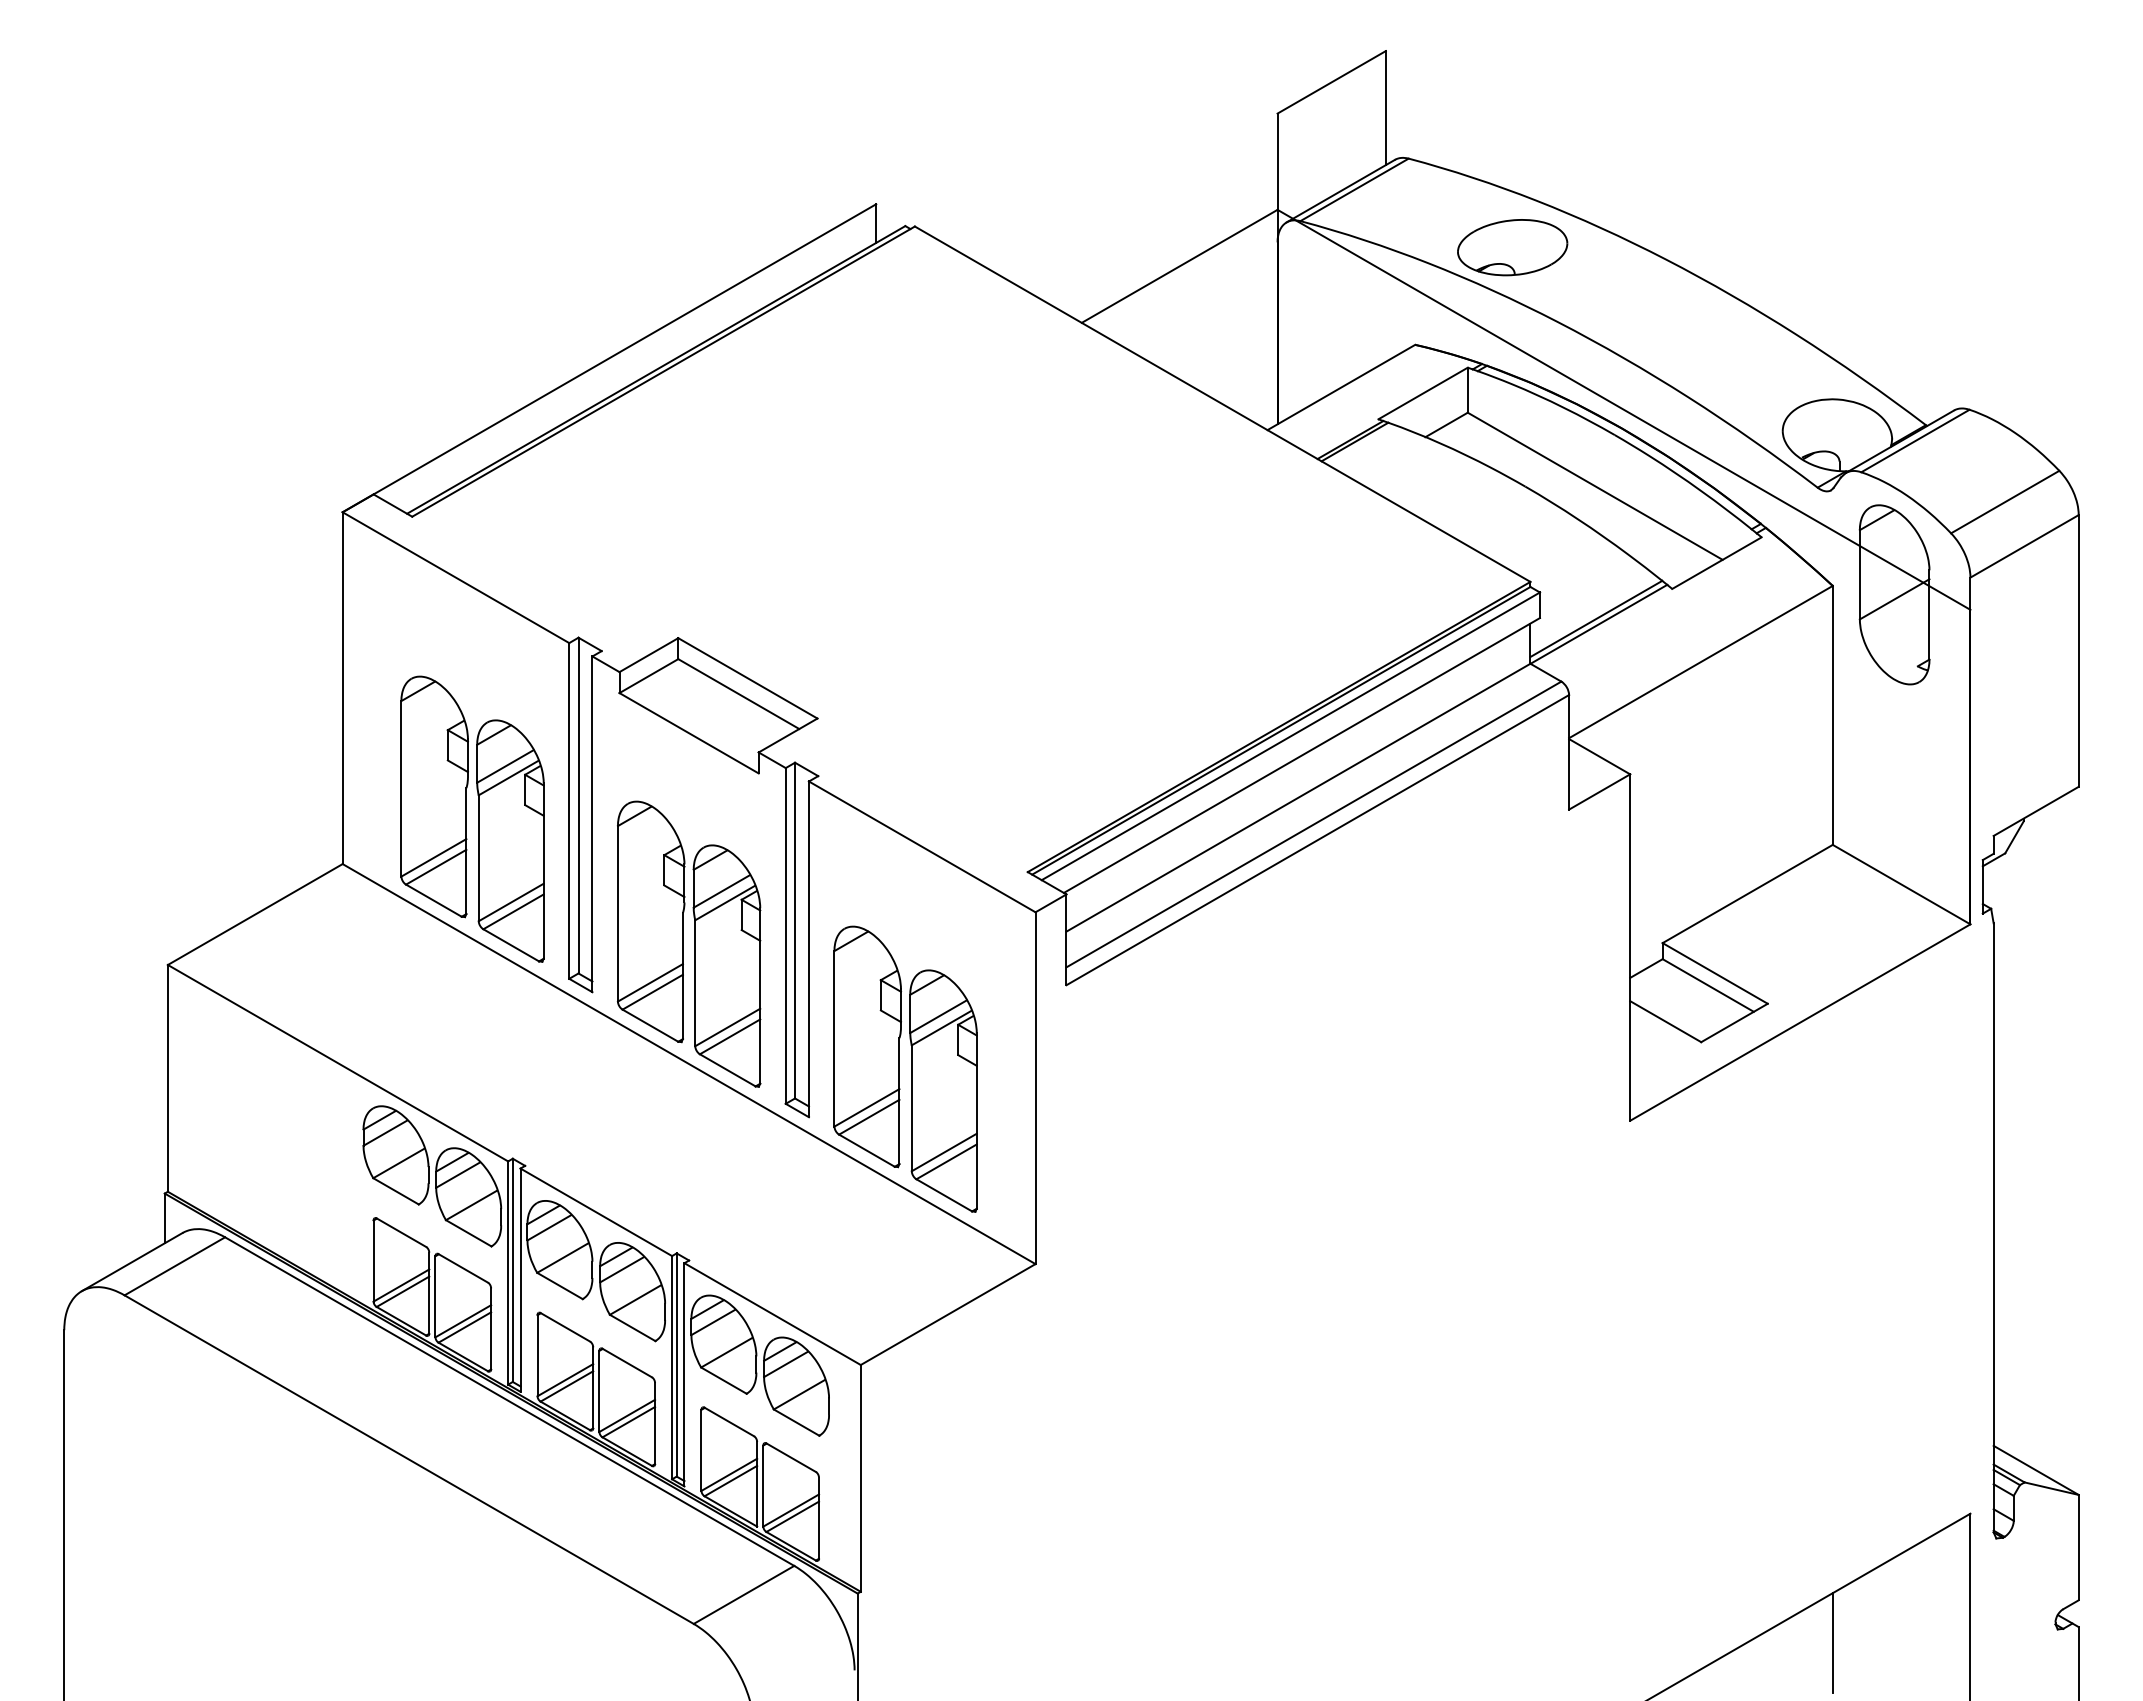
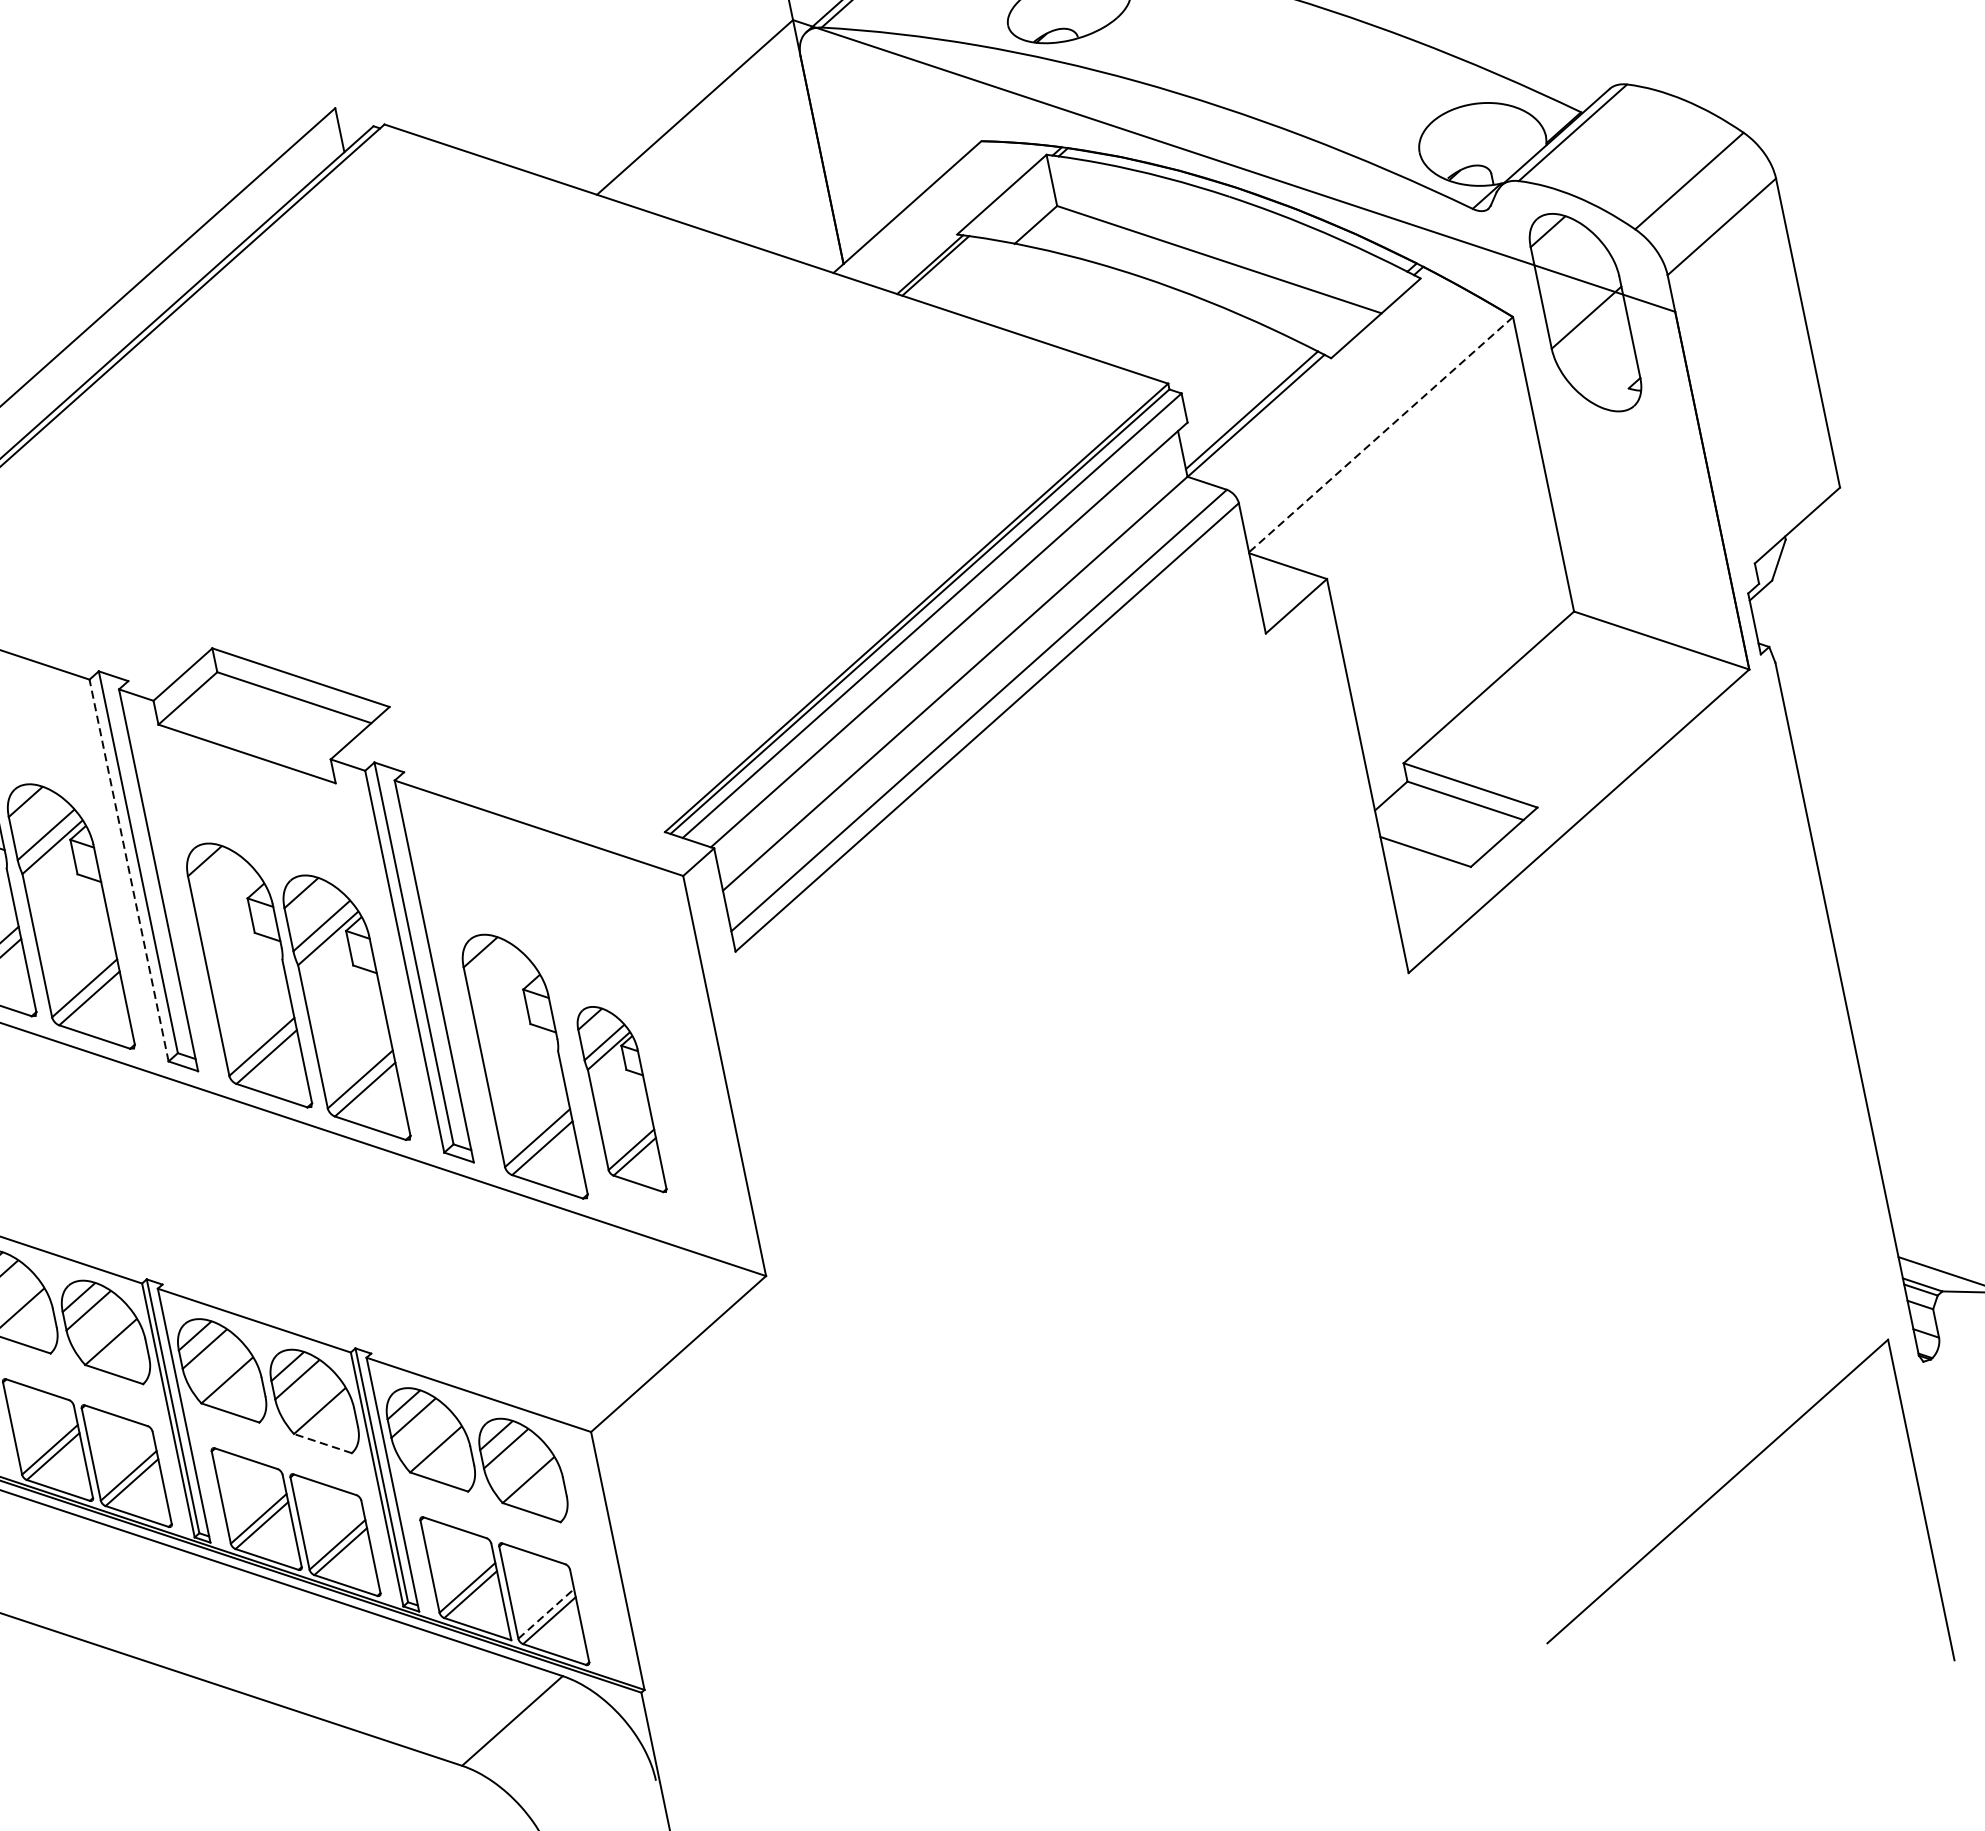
line: (1700, 662) -> (1380, 435), solid -> dashed
line: (569, 810) -> (129, 869), solid -> dashed
part: (943, 1090) -> (620, 1100), size x0.7
line: (632, 1327) -> (322, 1443), solid -> dashed
line: (791, 1510) -> (546, 1613), solid -> dashed
line: (1832, 1643) -> (1761, 1519), removed

